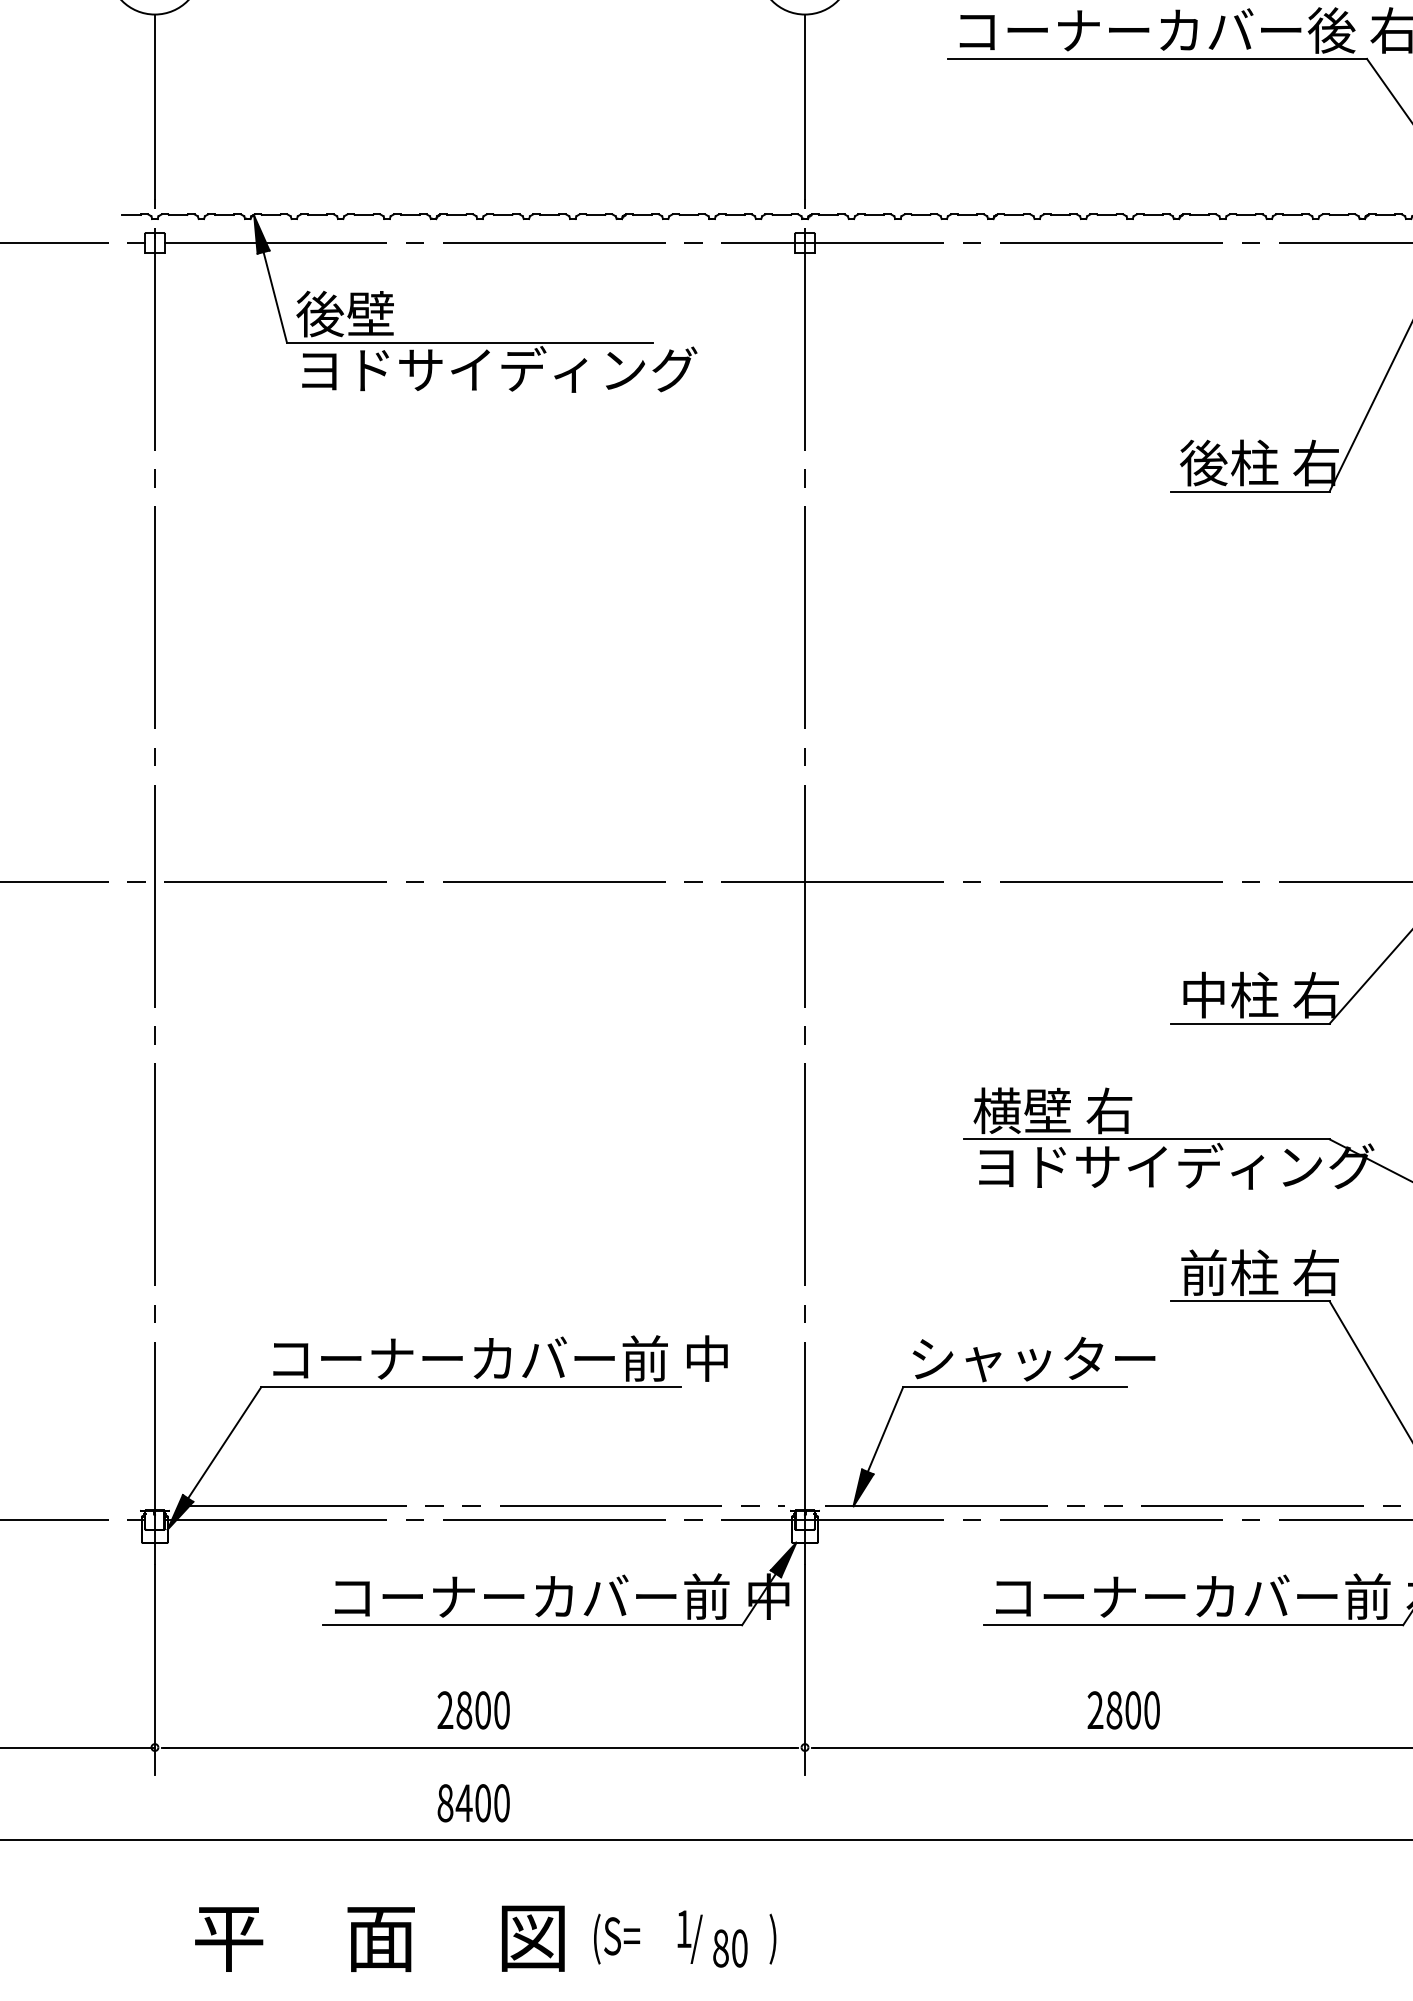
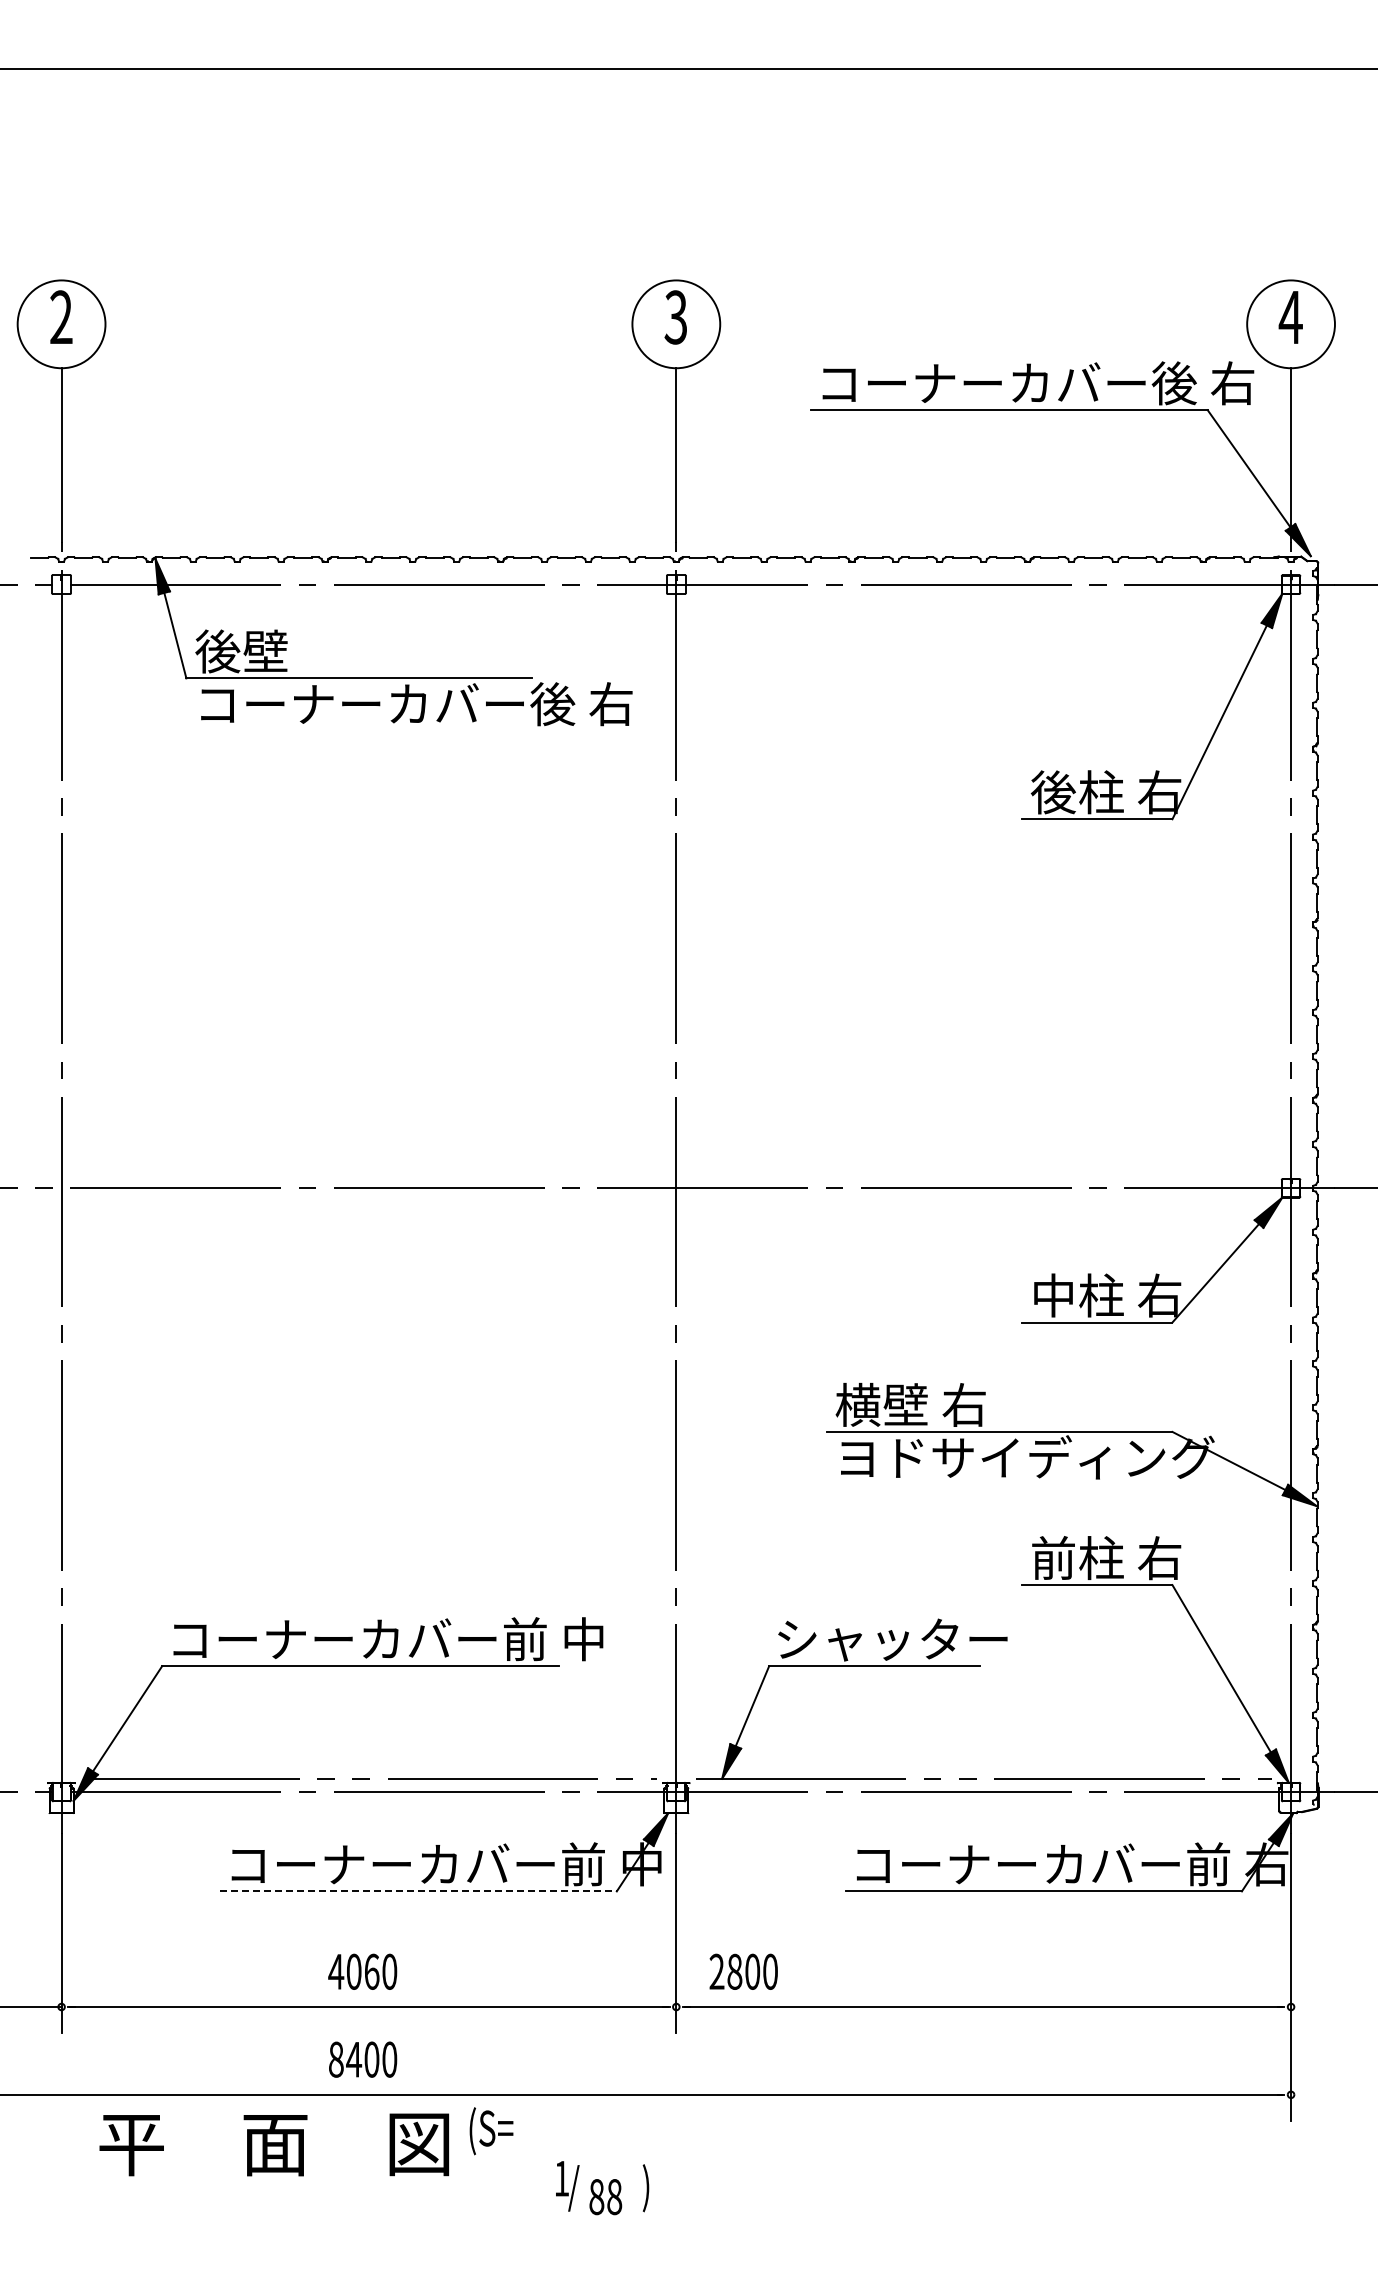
text: (530, 369) -> (416, 703), ヨドサイディング -> コーナーカバー後 右
line: (533, 1625) -> (419, 1891), solid -> dashed
text: (463, 1709) -> (353, 1971), 2800 -> 4060
text: (1123, 1709) -> (743, 1971), moved
text: (380, 1938) -> (274, 2144), moved
text: (616, 1939) -> (491, 2131), moved
text: (739, 1947) -> (614, 2196), 80 -> 88

